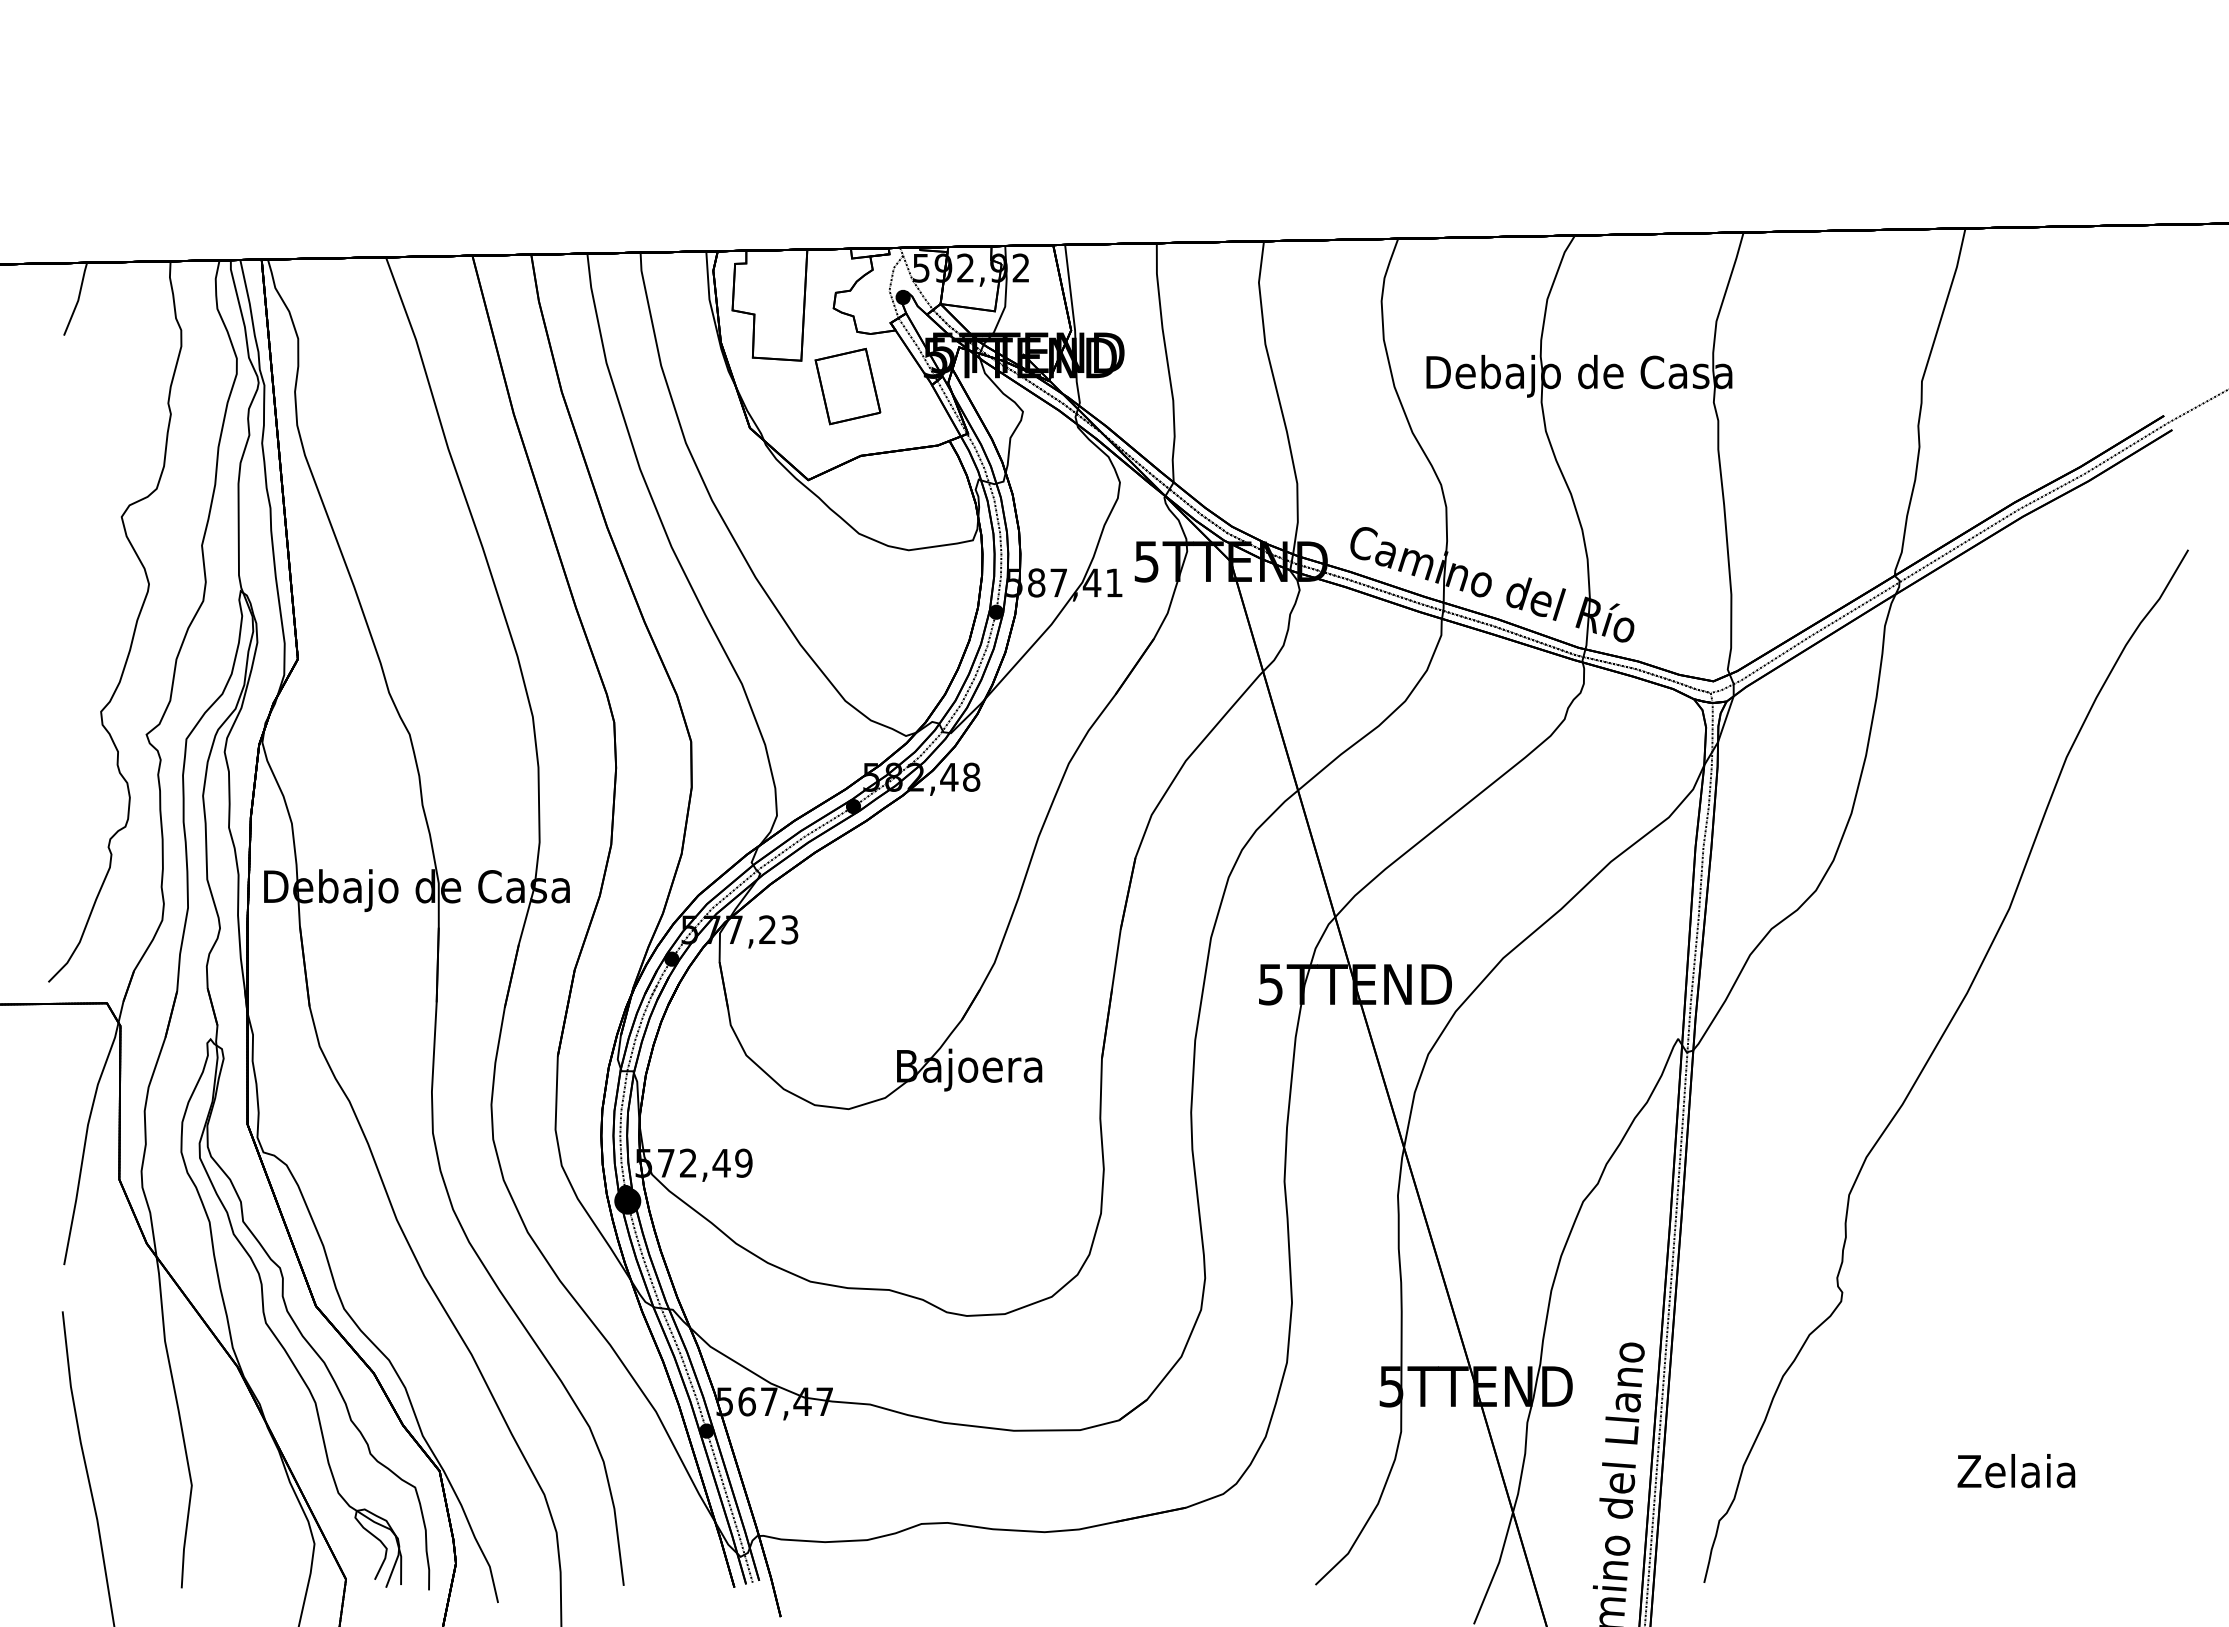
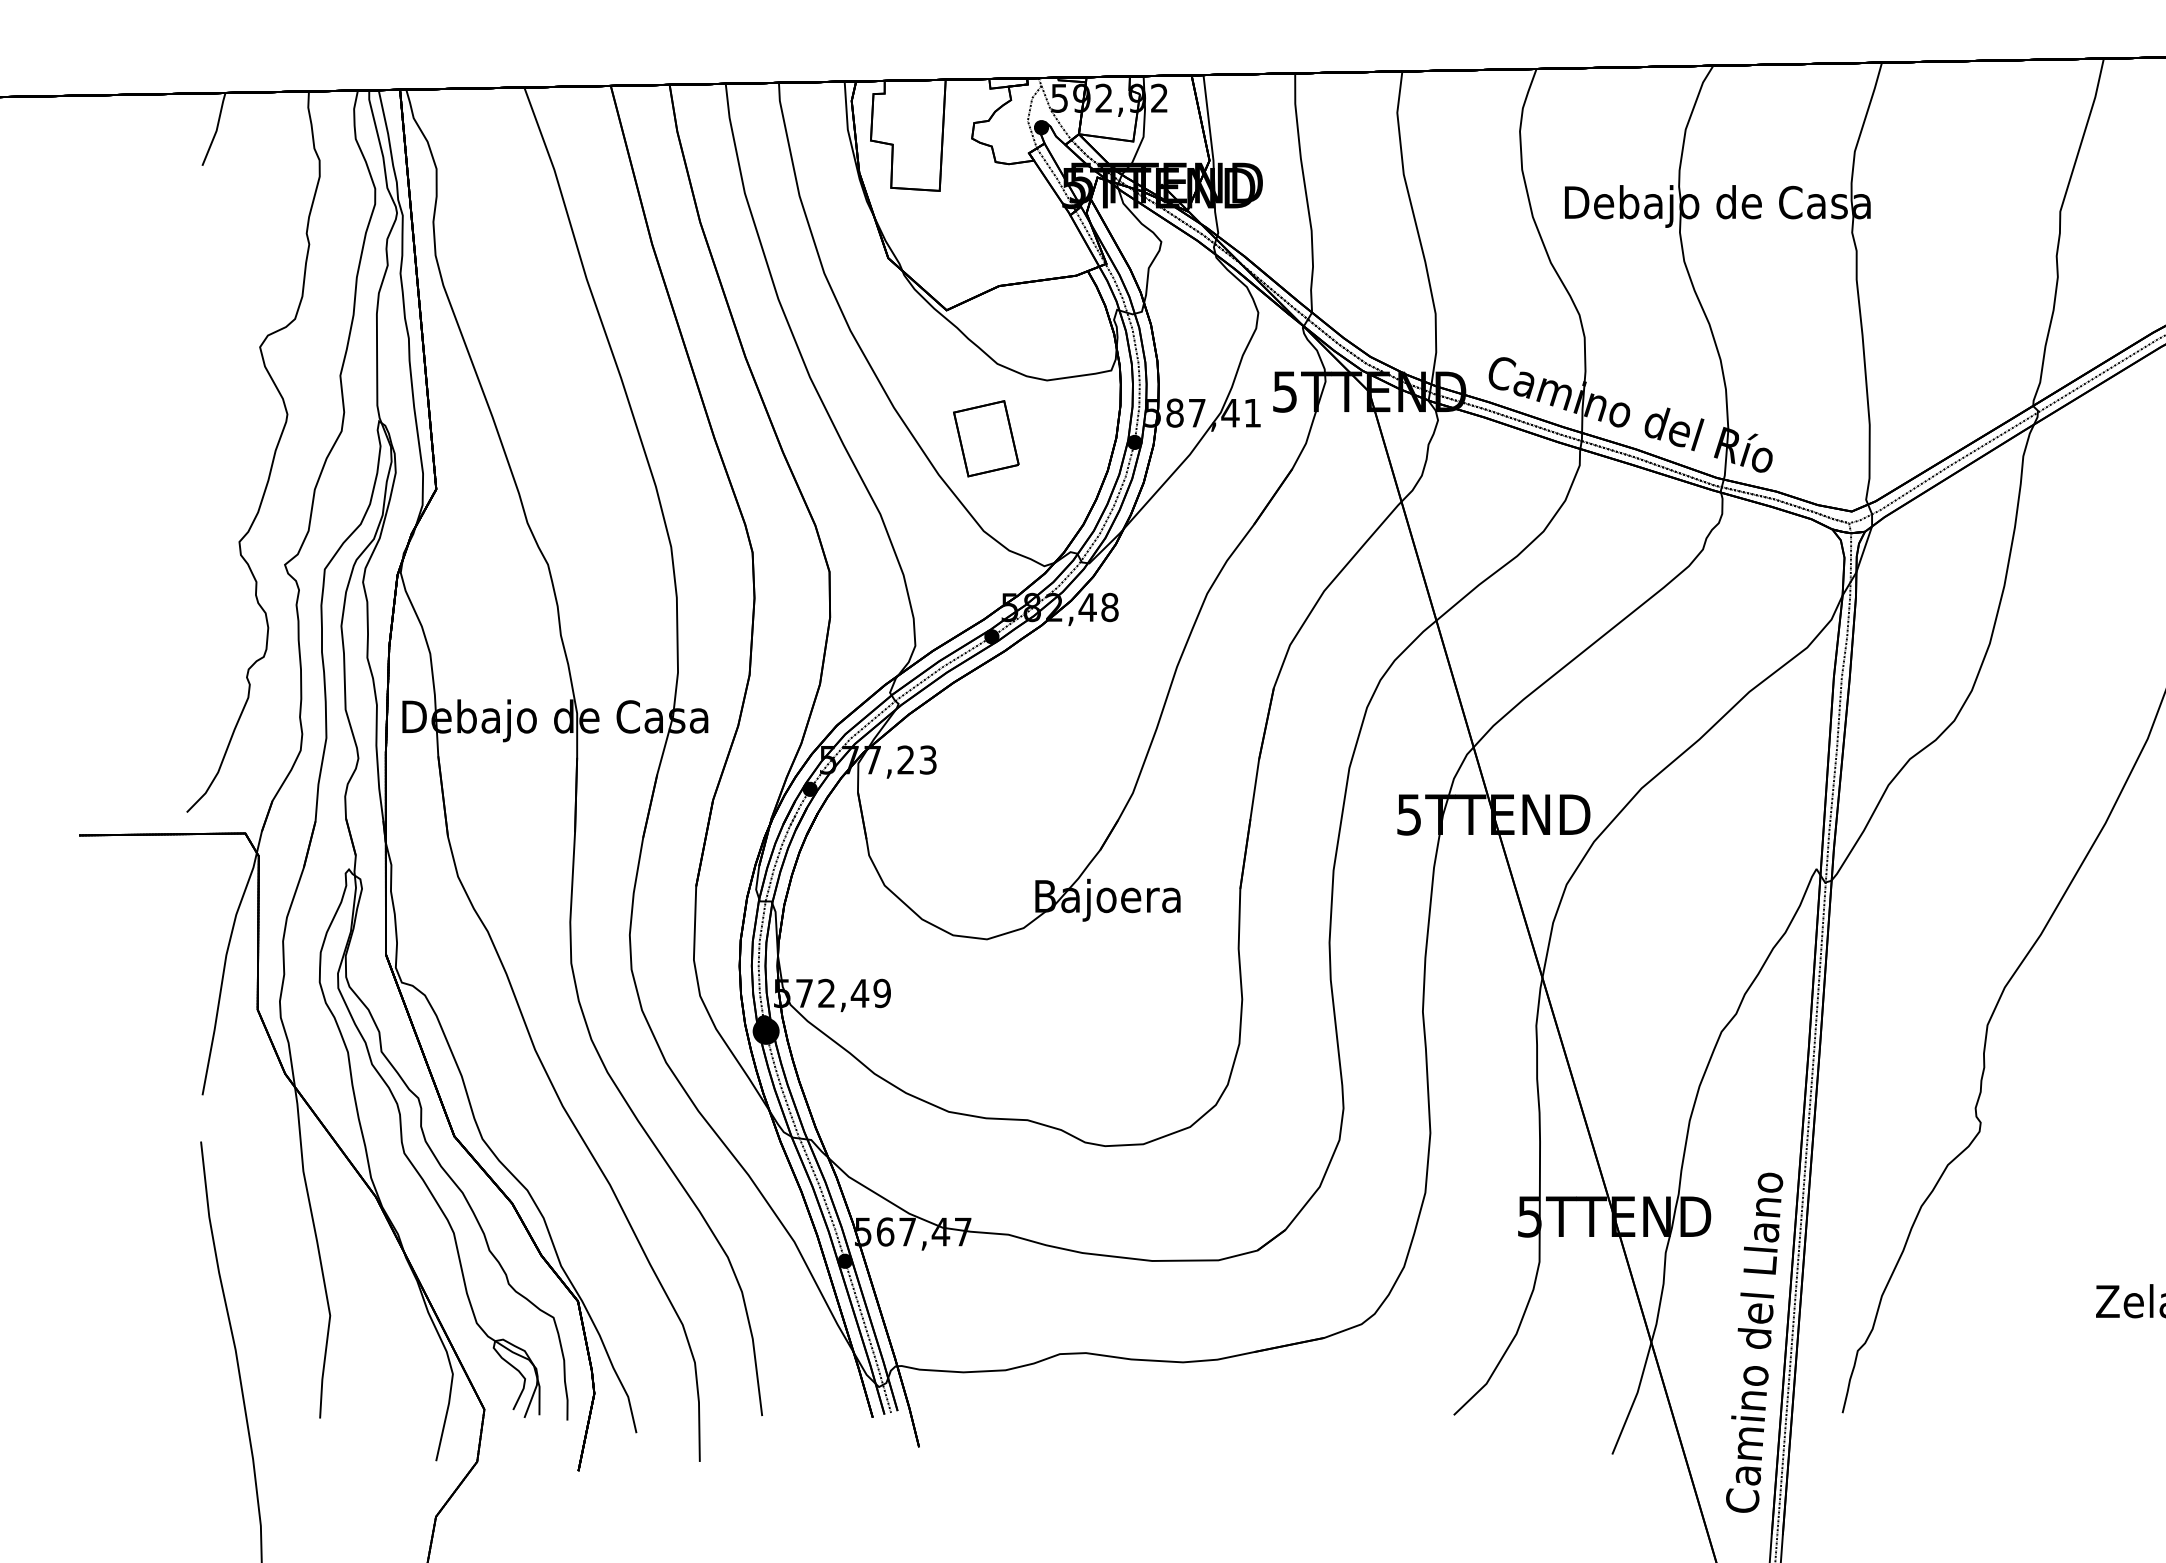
part: (847, 386) -> (985, 438), moved

